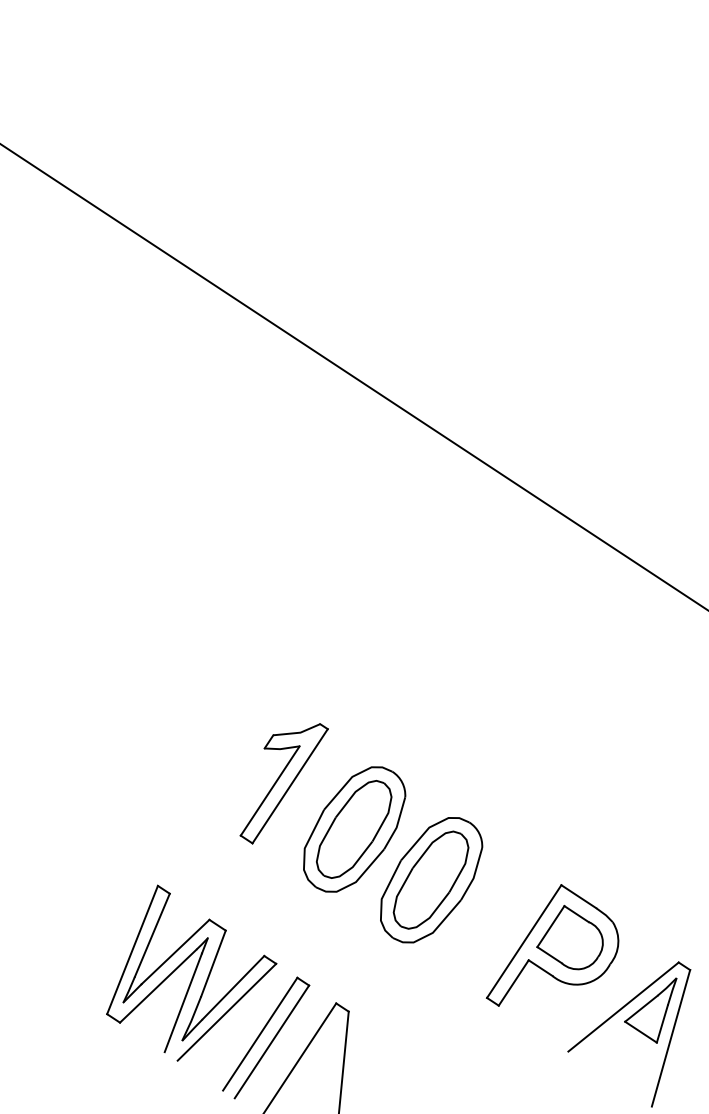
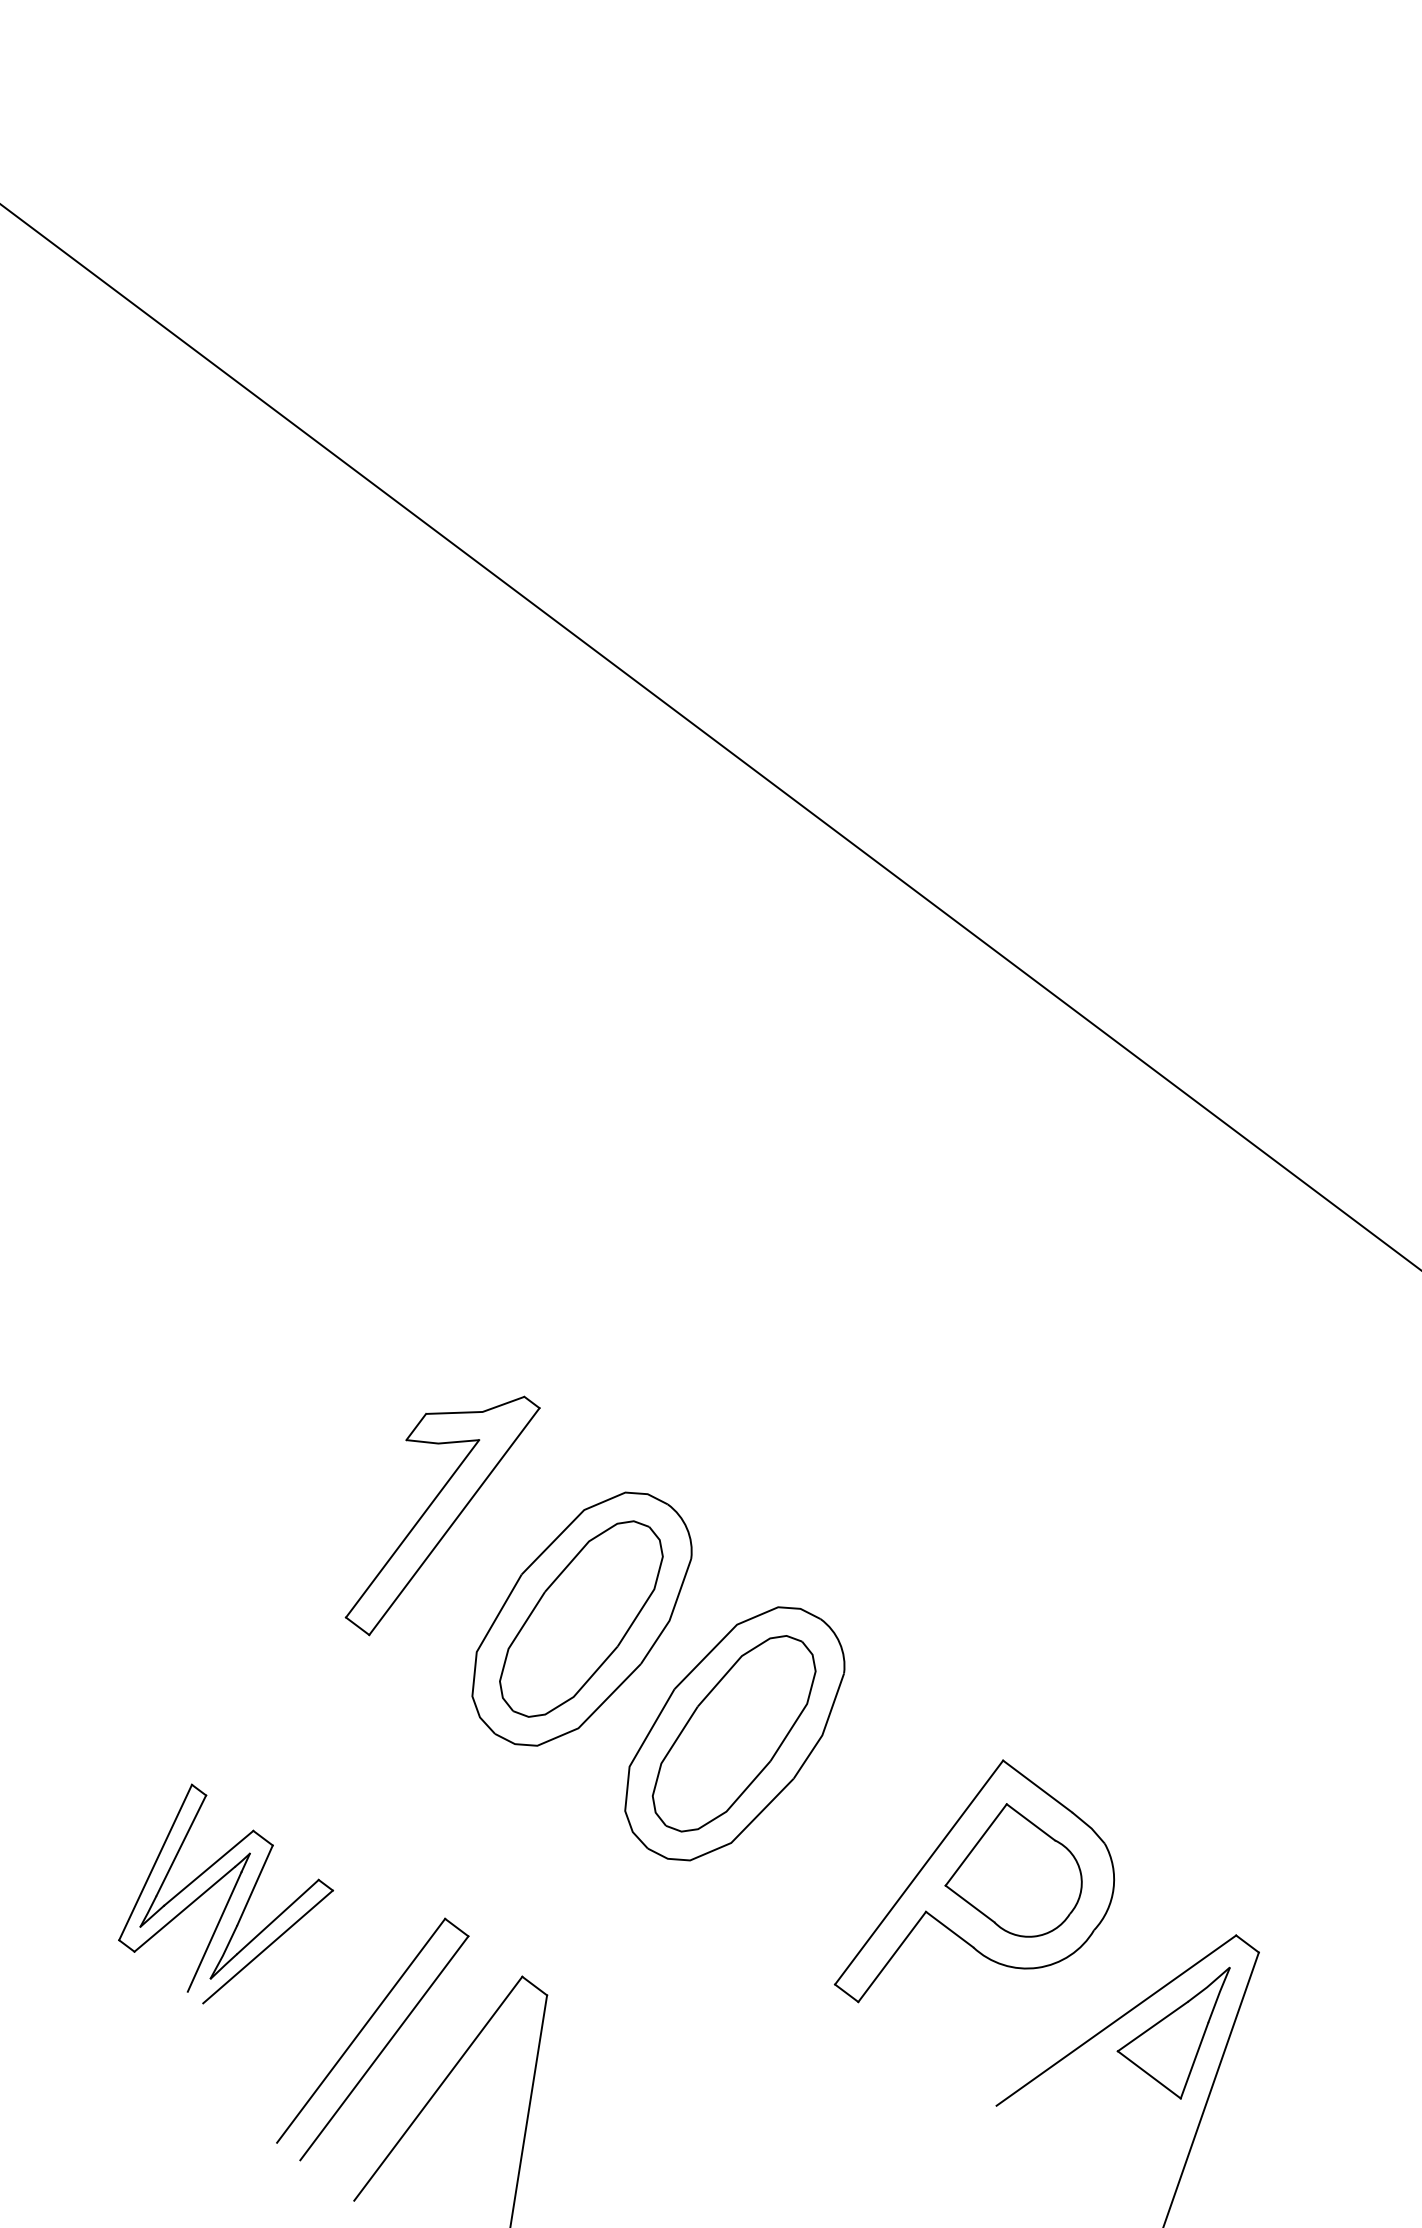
part: (191, 972) -> (226, 1894), size x0.6

